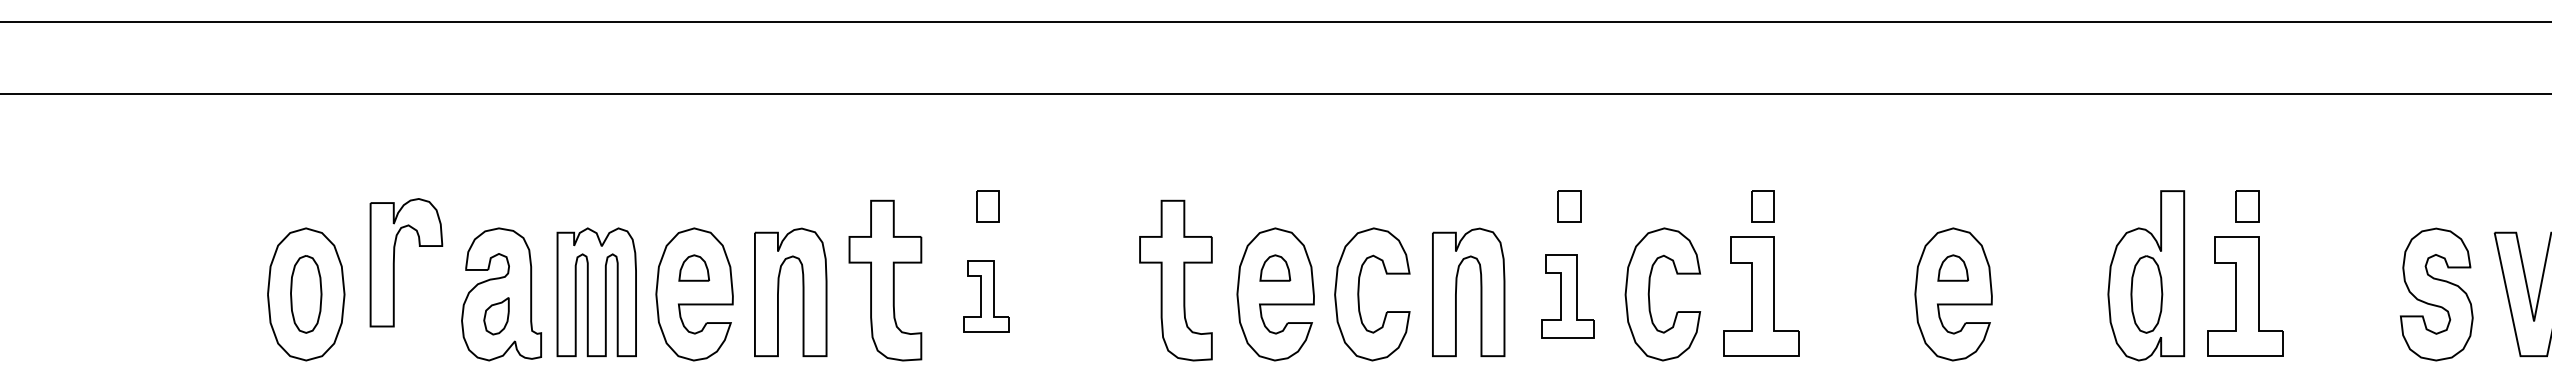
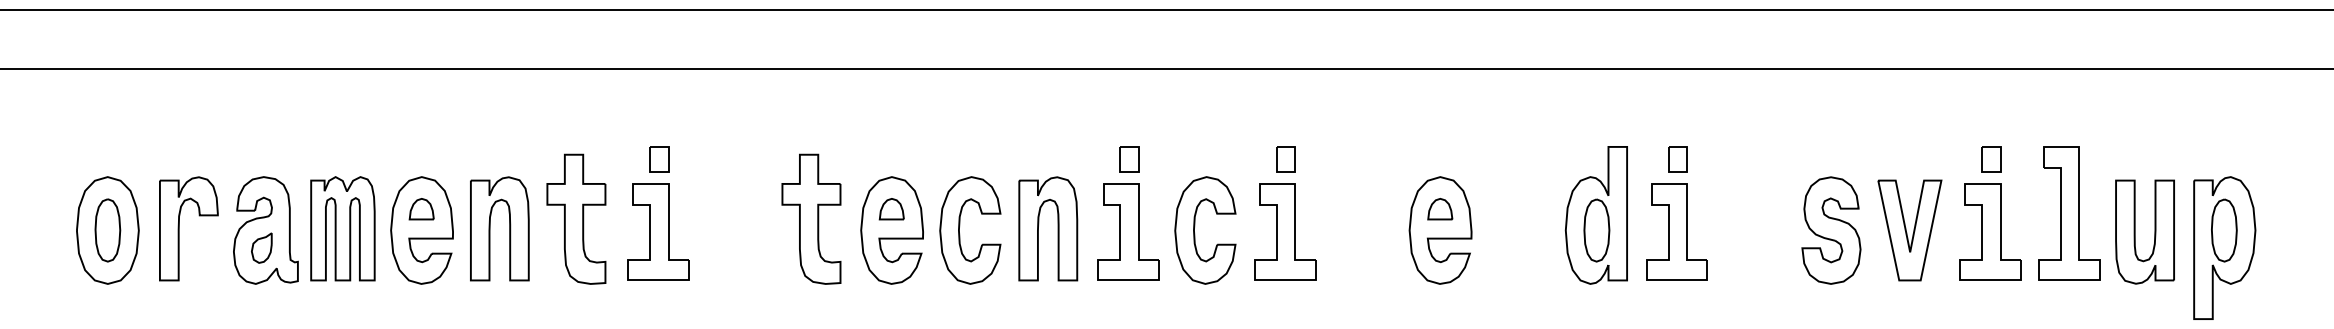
part: (394, 262) -> (179, 228), moved
part: (986, 295) -> (658, 231), size x1.67
part: (1567, 295) -> (1128, 231), size x1.43

